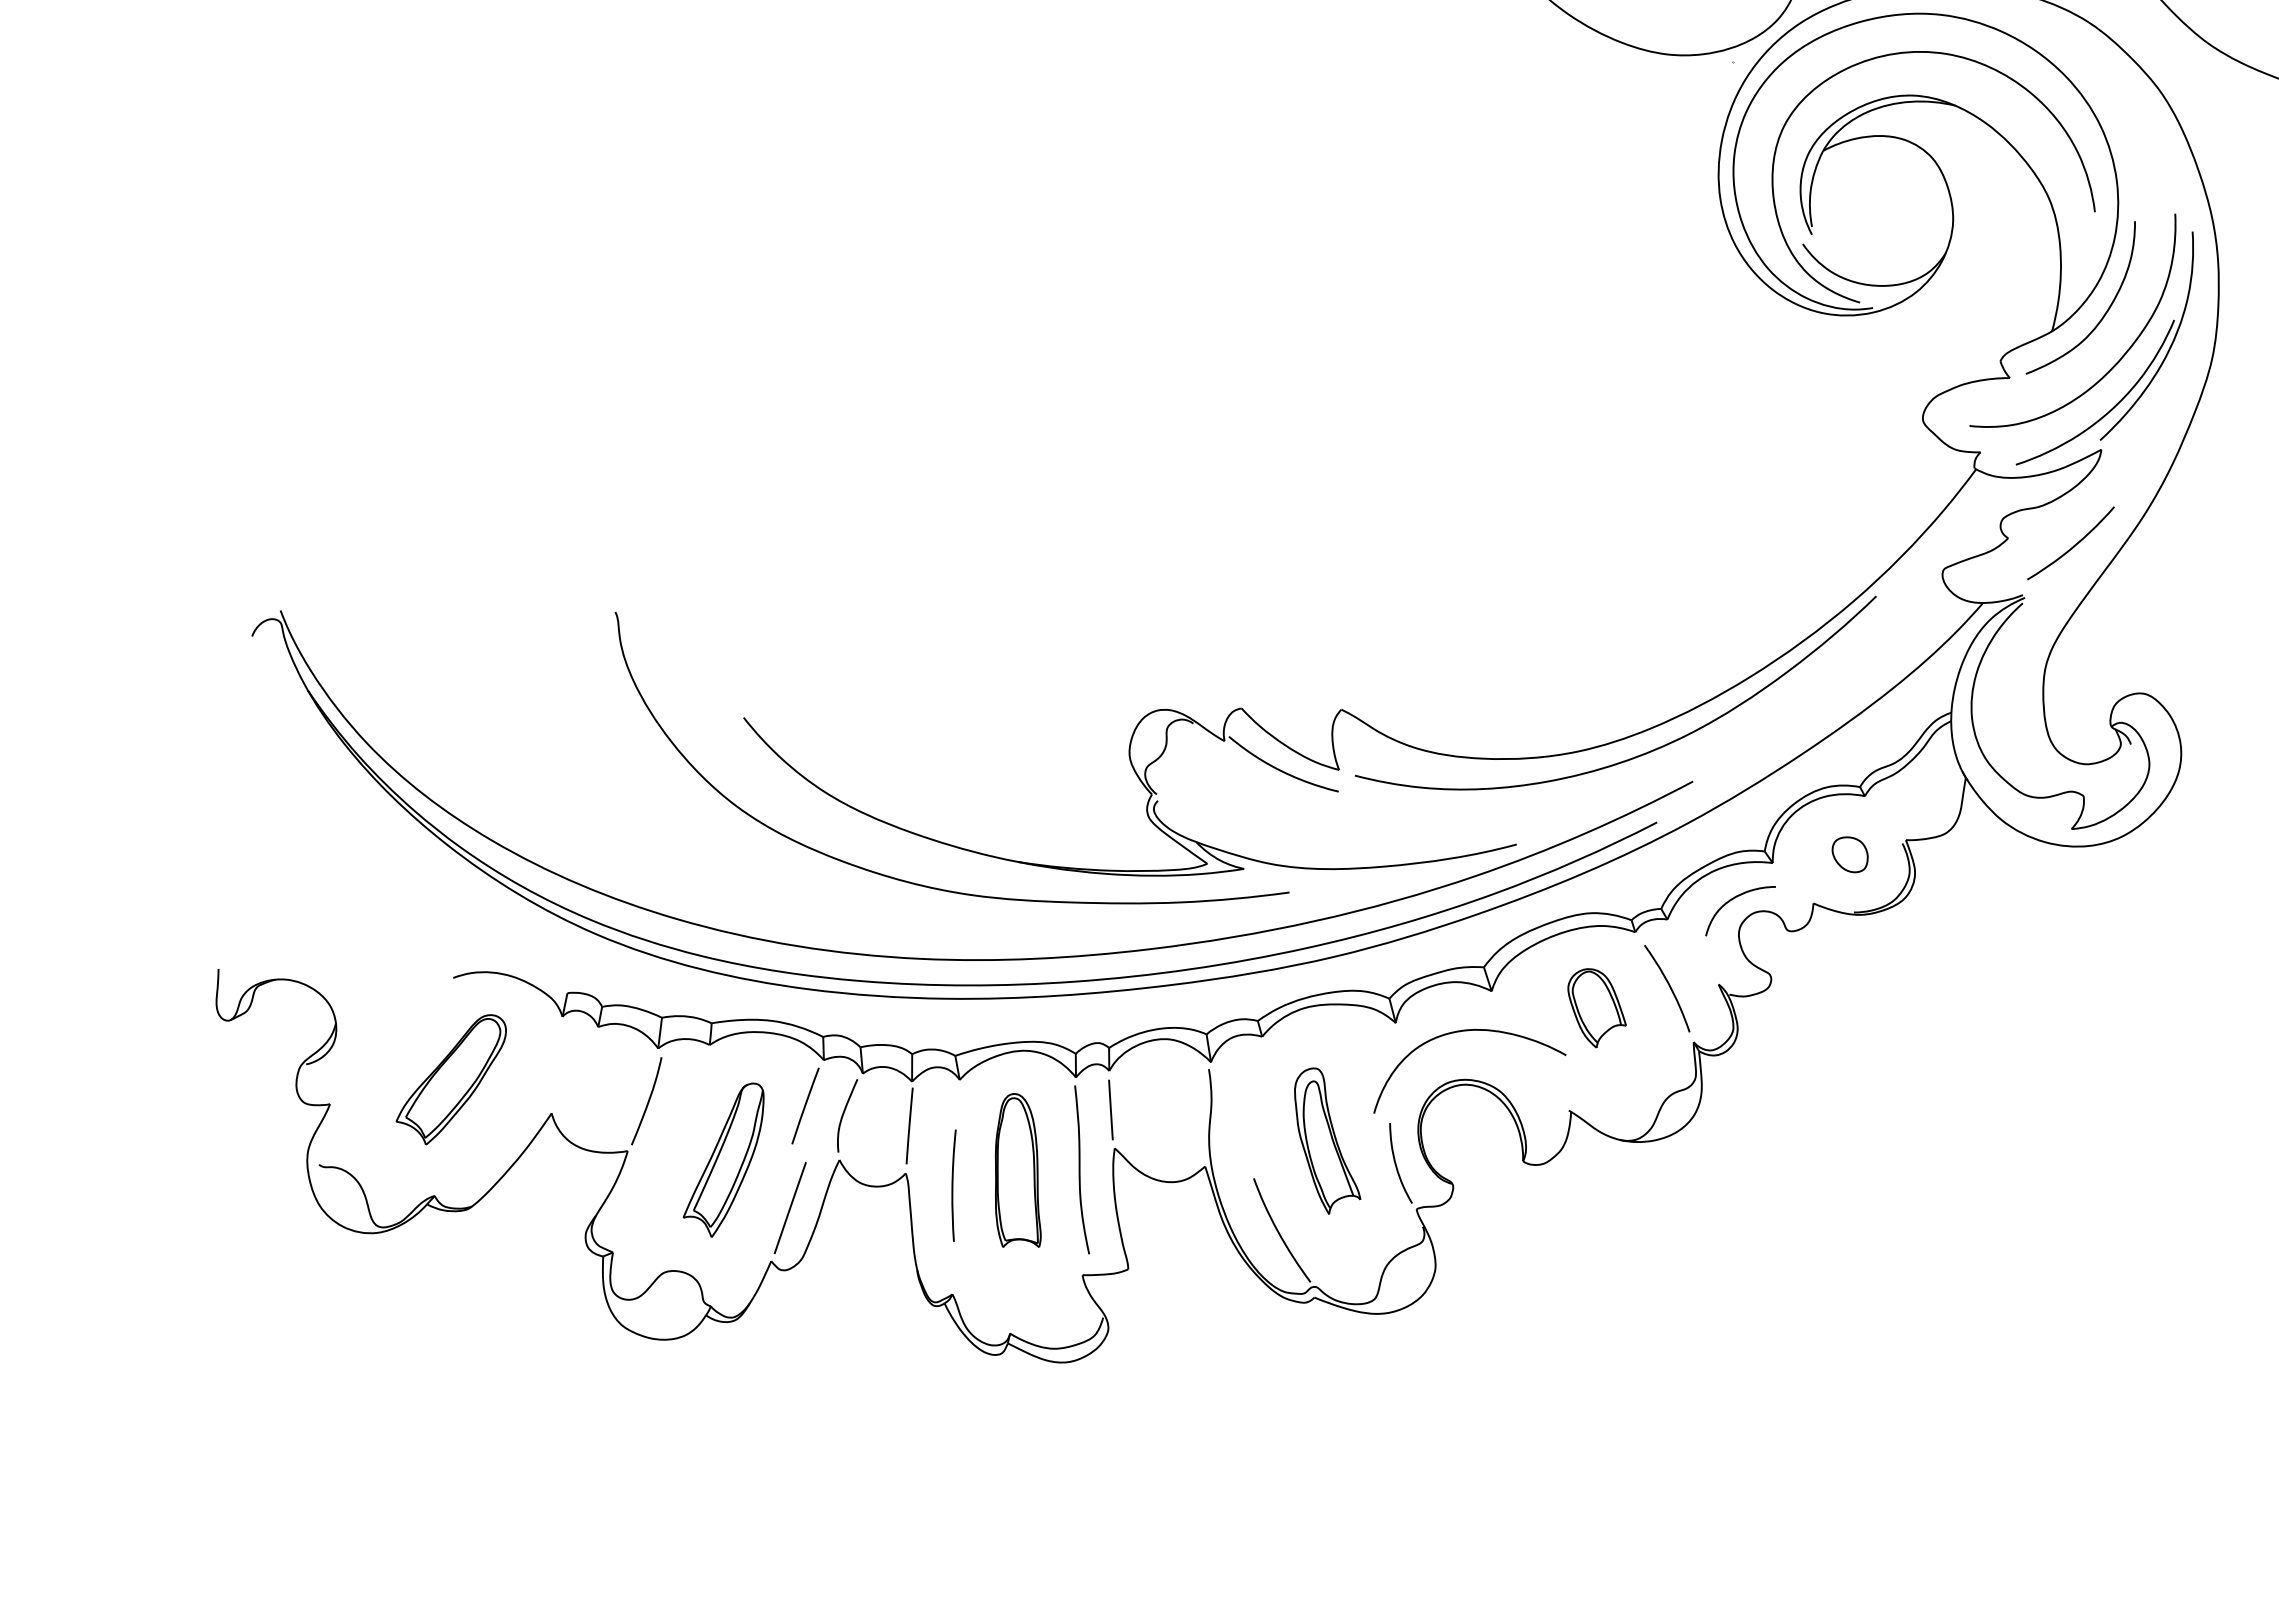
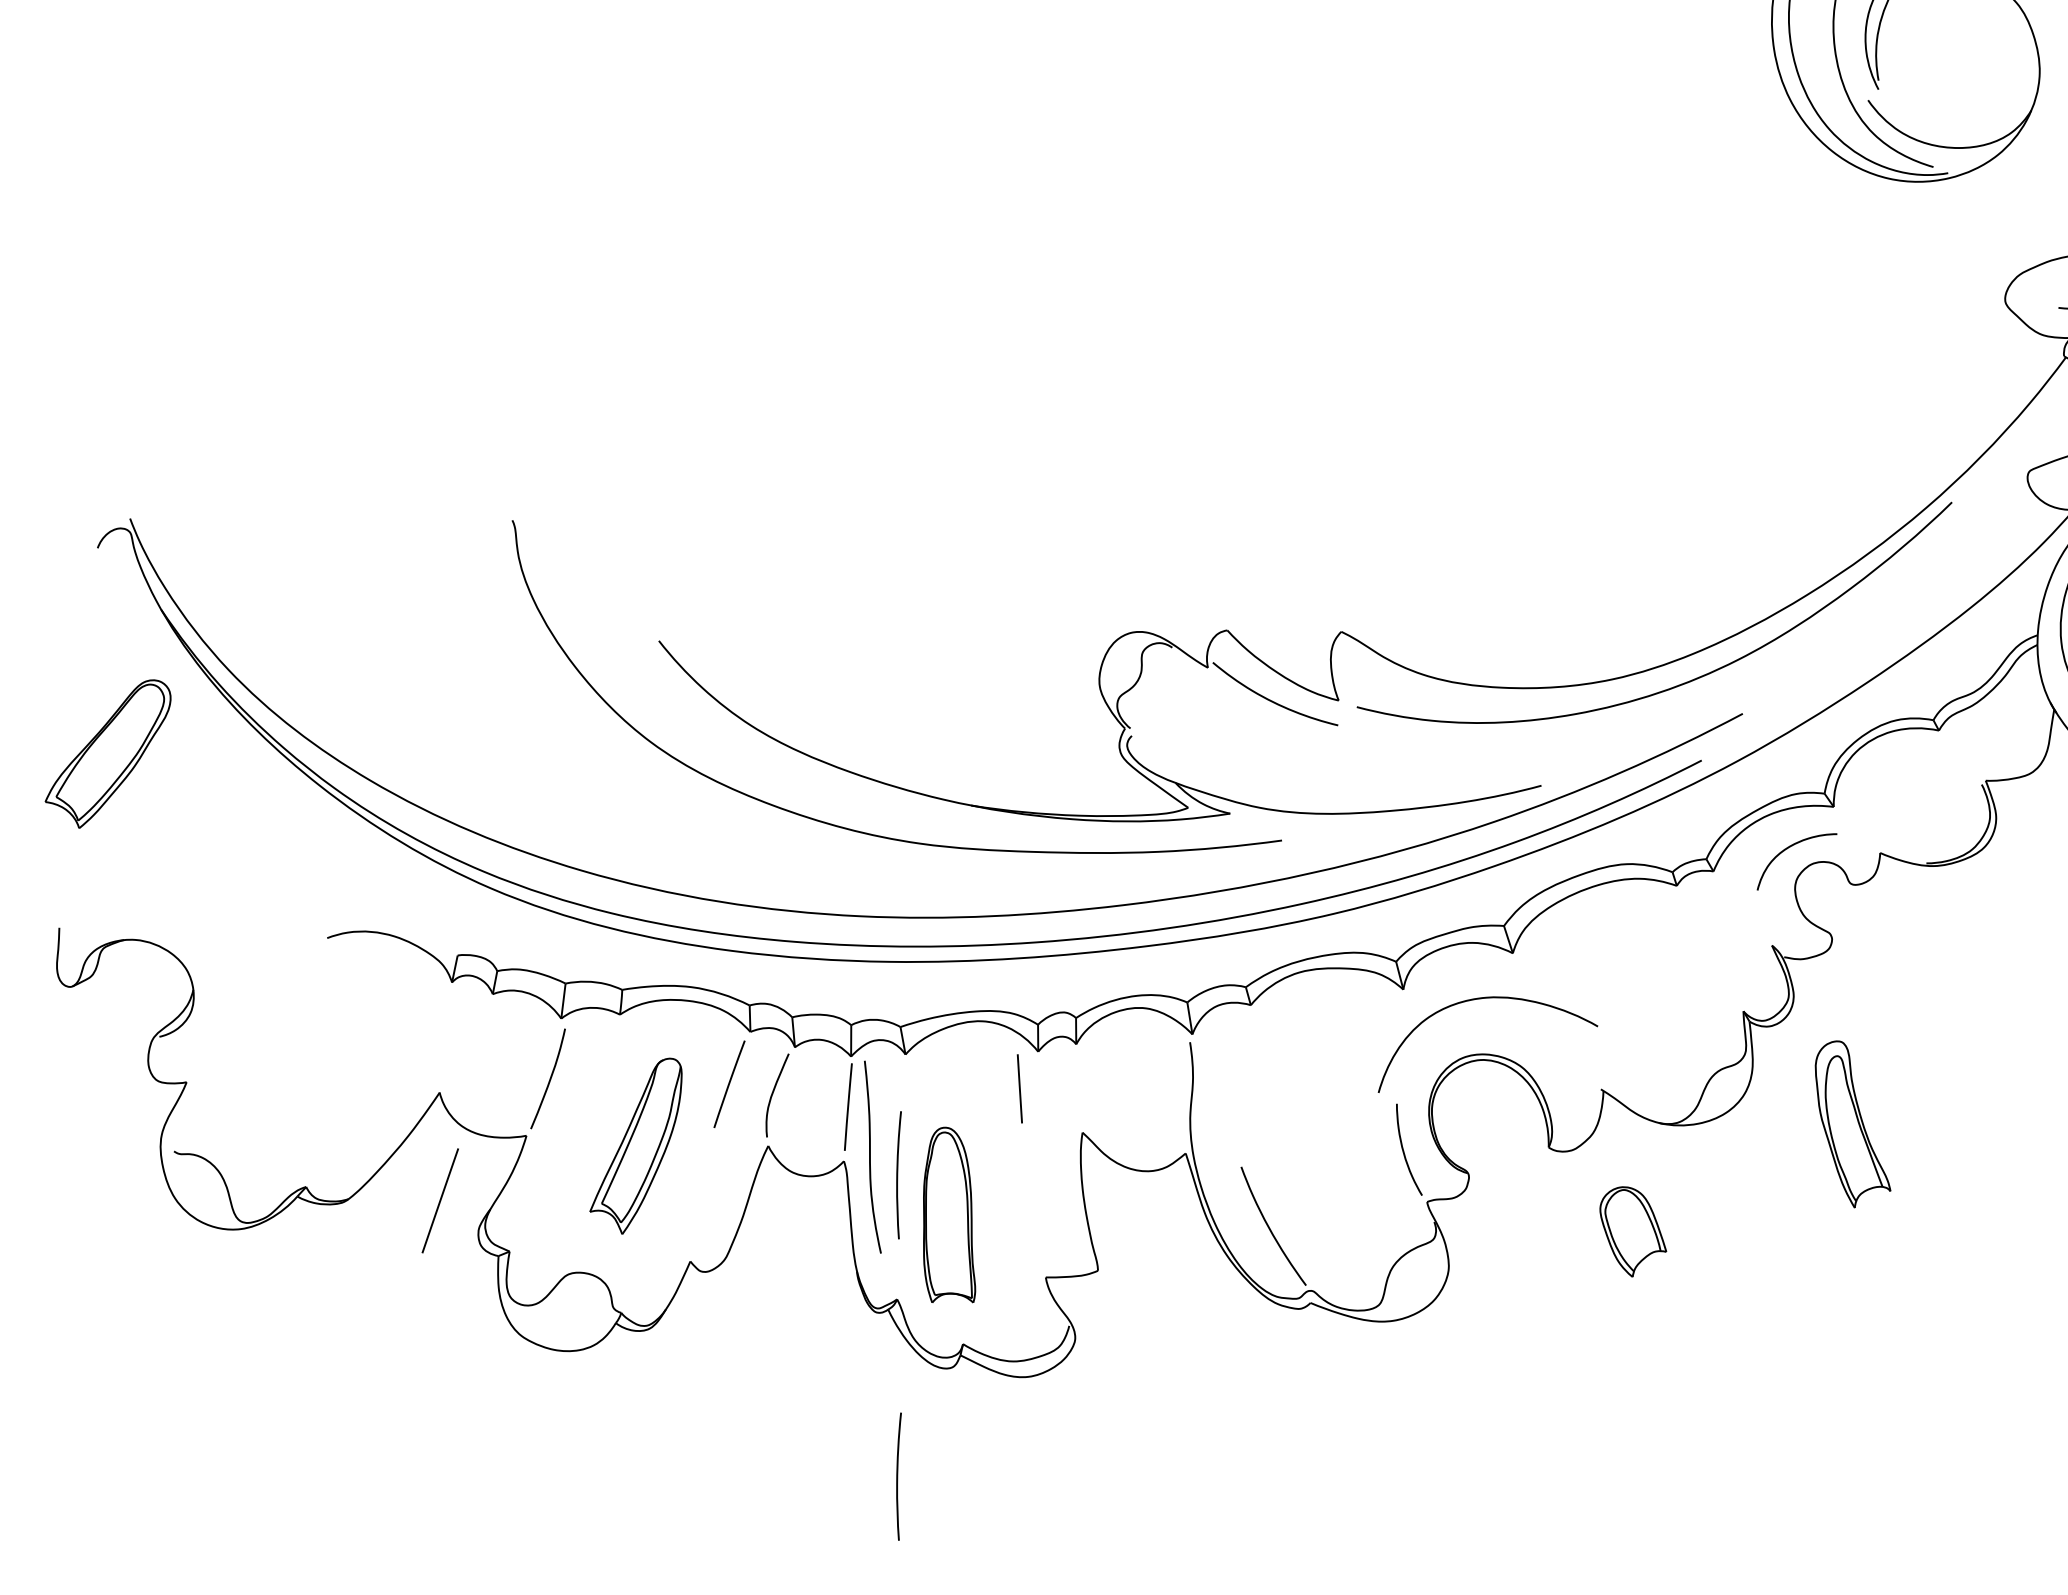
part: (1849, 854) -> (1921, 797), removed
curve: (1669, 987) -> (1715, 948), removed
part: (1596, 1008) -> (1632, 1232), moved
part: (450, 1079) -> (107, 753), moved
line: (1110, 1109) -> (1019, 1088), moved
part: (1327, 1140) -> (1852, 1123), moved
curve: (1080, 1169) -> (871, 1156), moved
part: (1018, 1170) -> (949, 1215), moved
line: (789, 1208) -> (439, 1201), moved
curve: (953, 1449) -> (898, 1476), added

